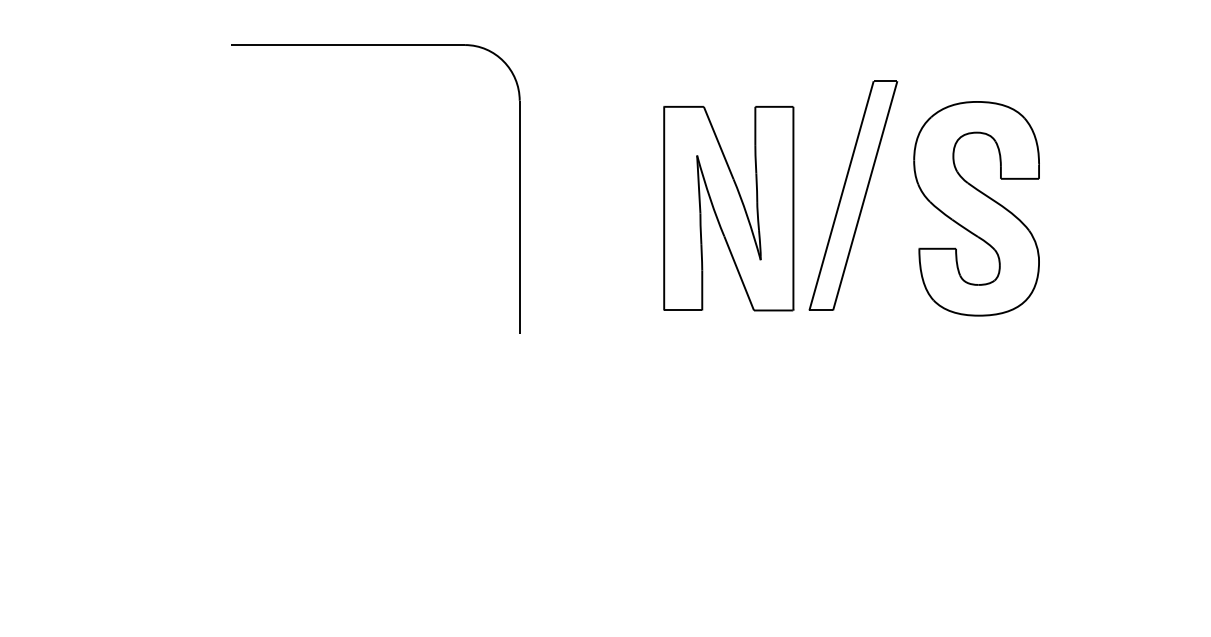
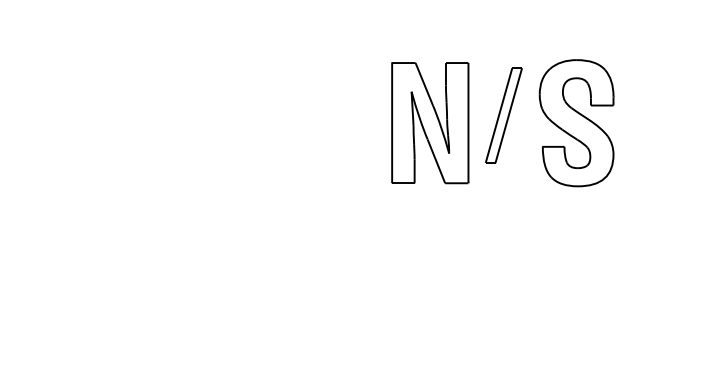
part: (375, 46) -> (221, 27), removed
part: (852, 195) -> (503, 115), size x0.7

